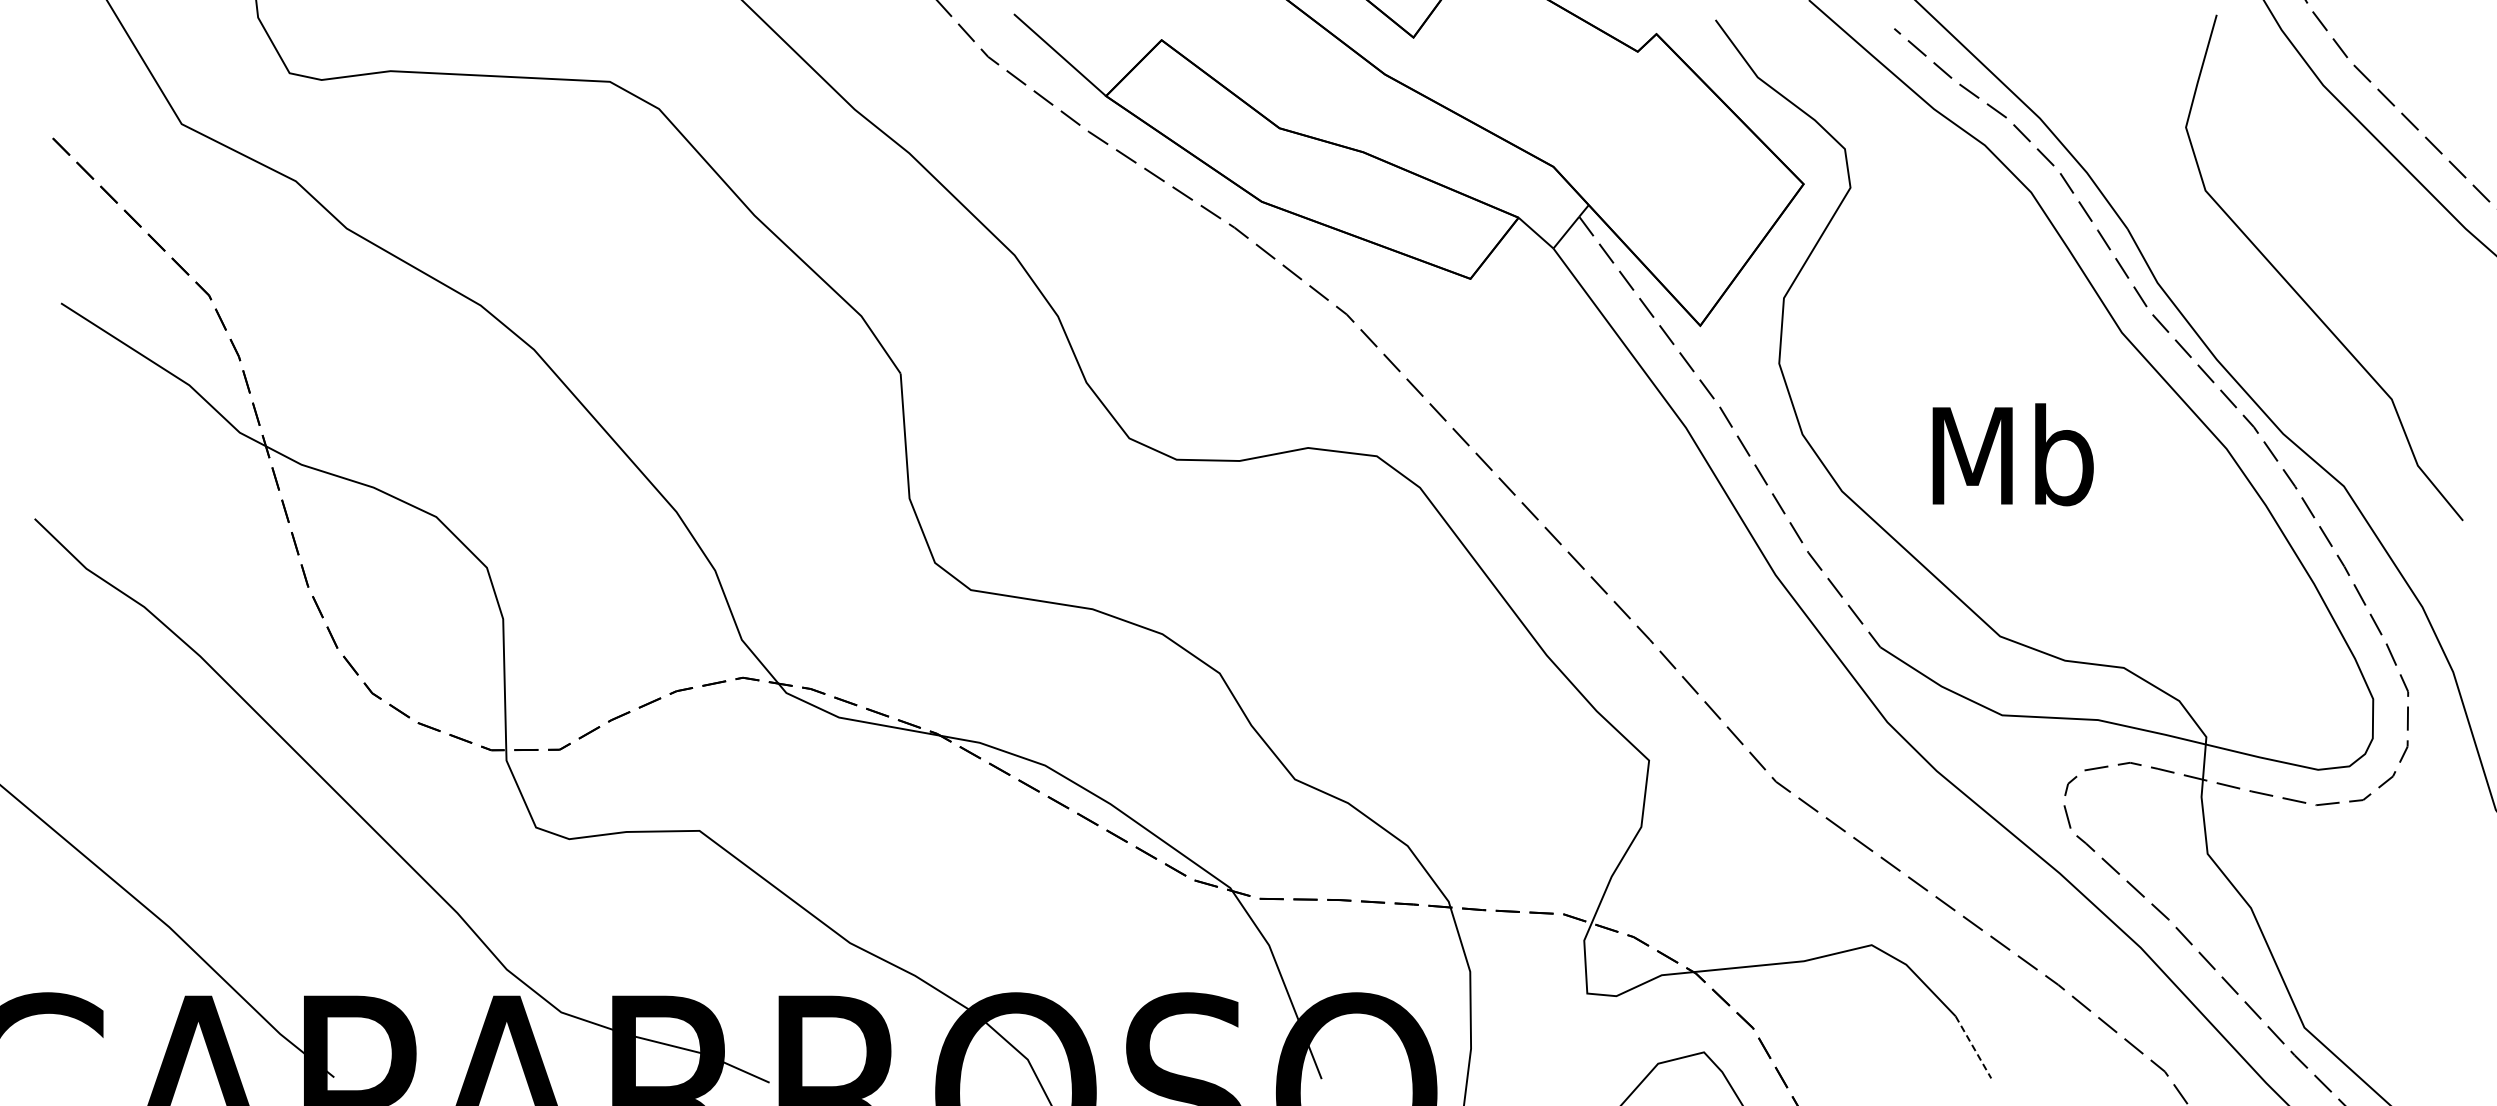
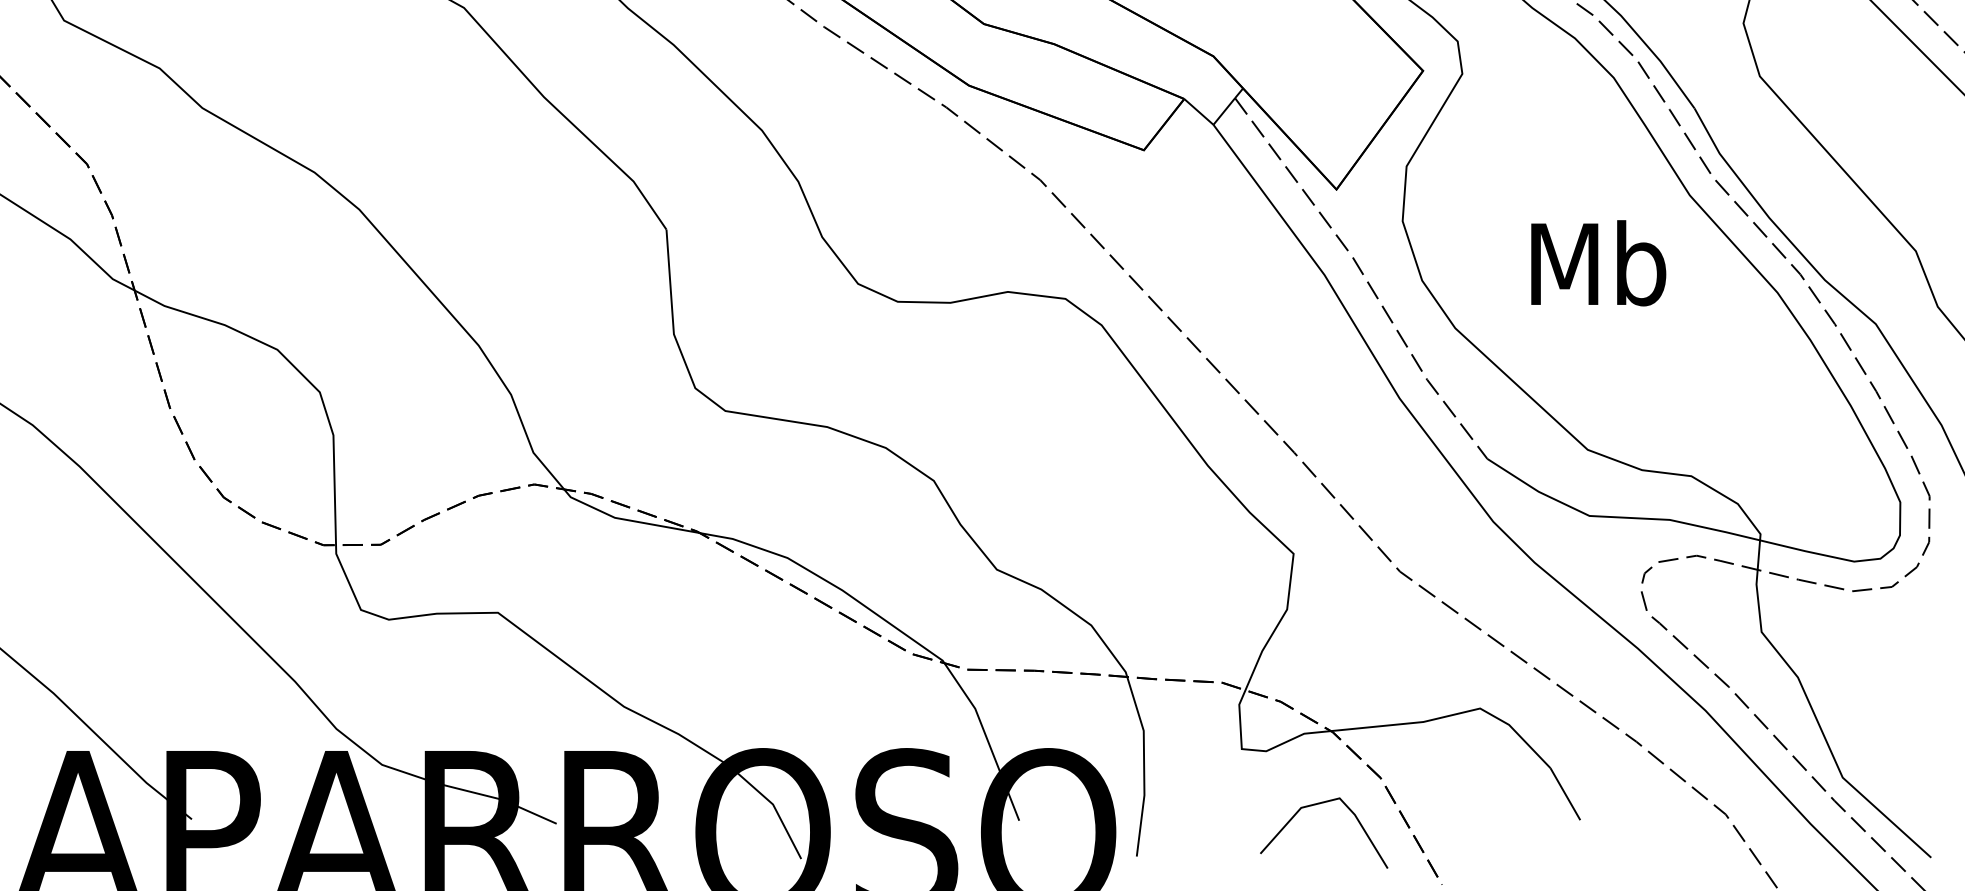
text: (2012, 454) -> (1598, 263), moved
line: (1973, 1047) -> (1565, 794), dashed -> solid

